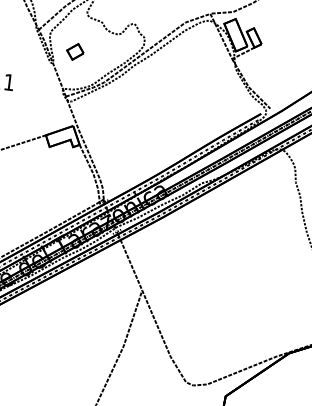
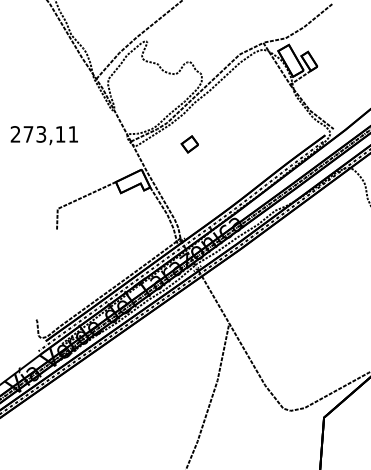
part: (74, 51) -> (189, 144), moved

